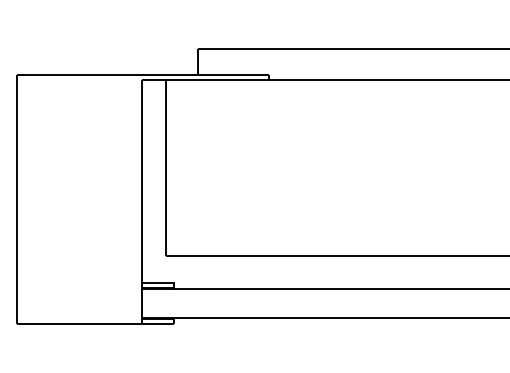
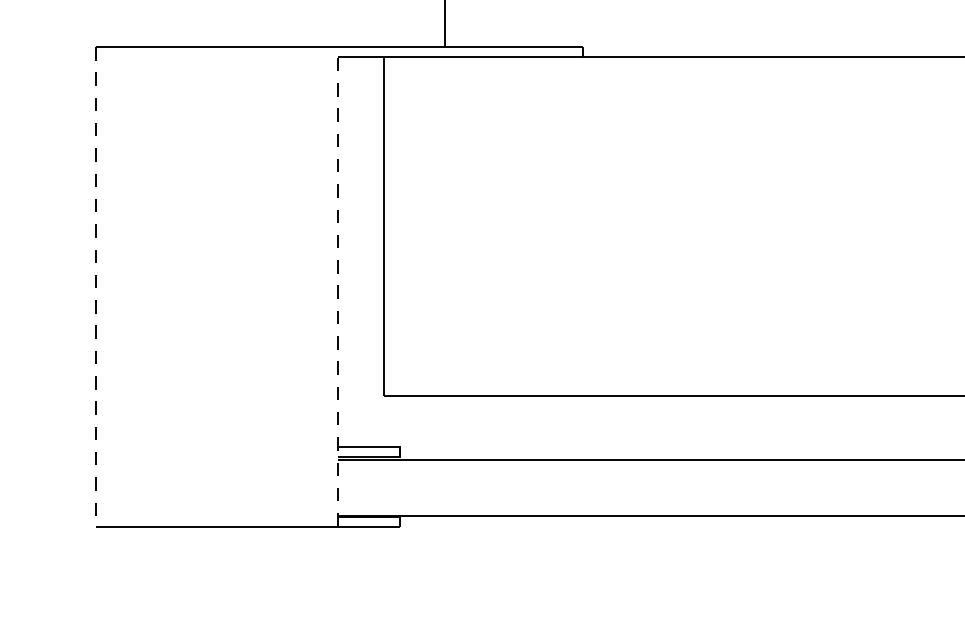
line: (16, 199) -> (96, 286), solid -> dashed
line: (142, 202) -> (338, 292), solid -> dashed

